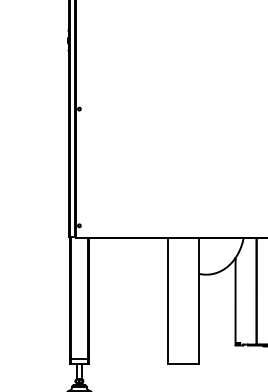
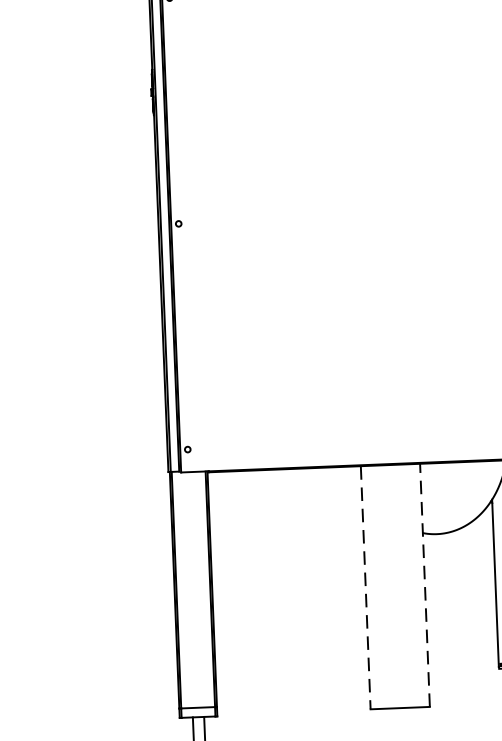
line: (168, 300) -> (365, 587), solid -> dashed
line: (199, 300) -> (425, 584), solid -> dashed

